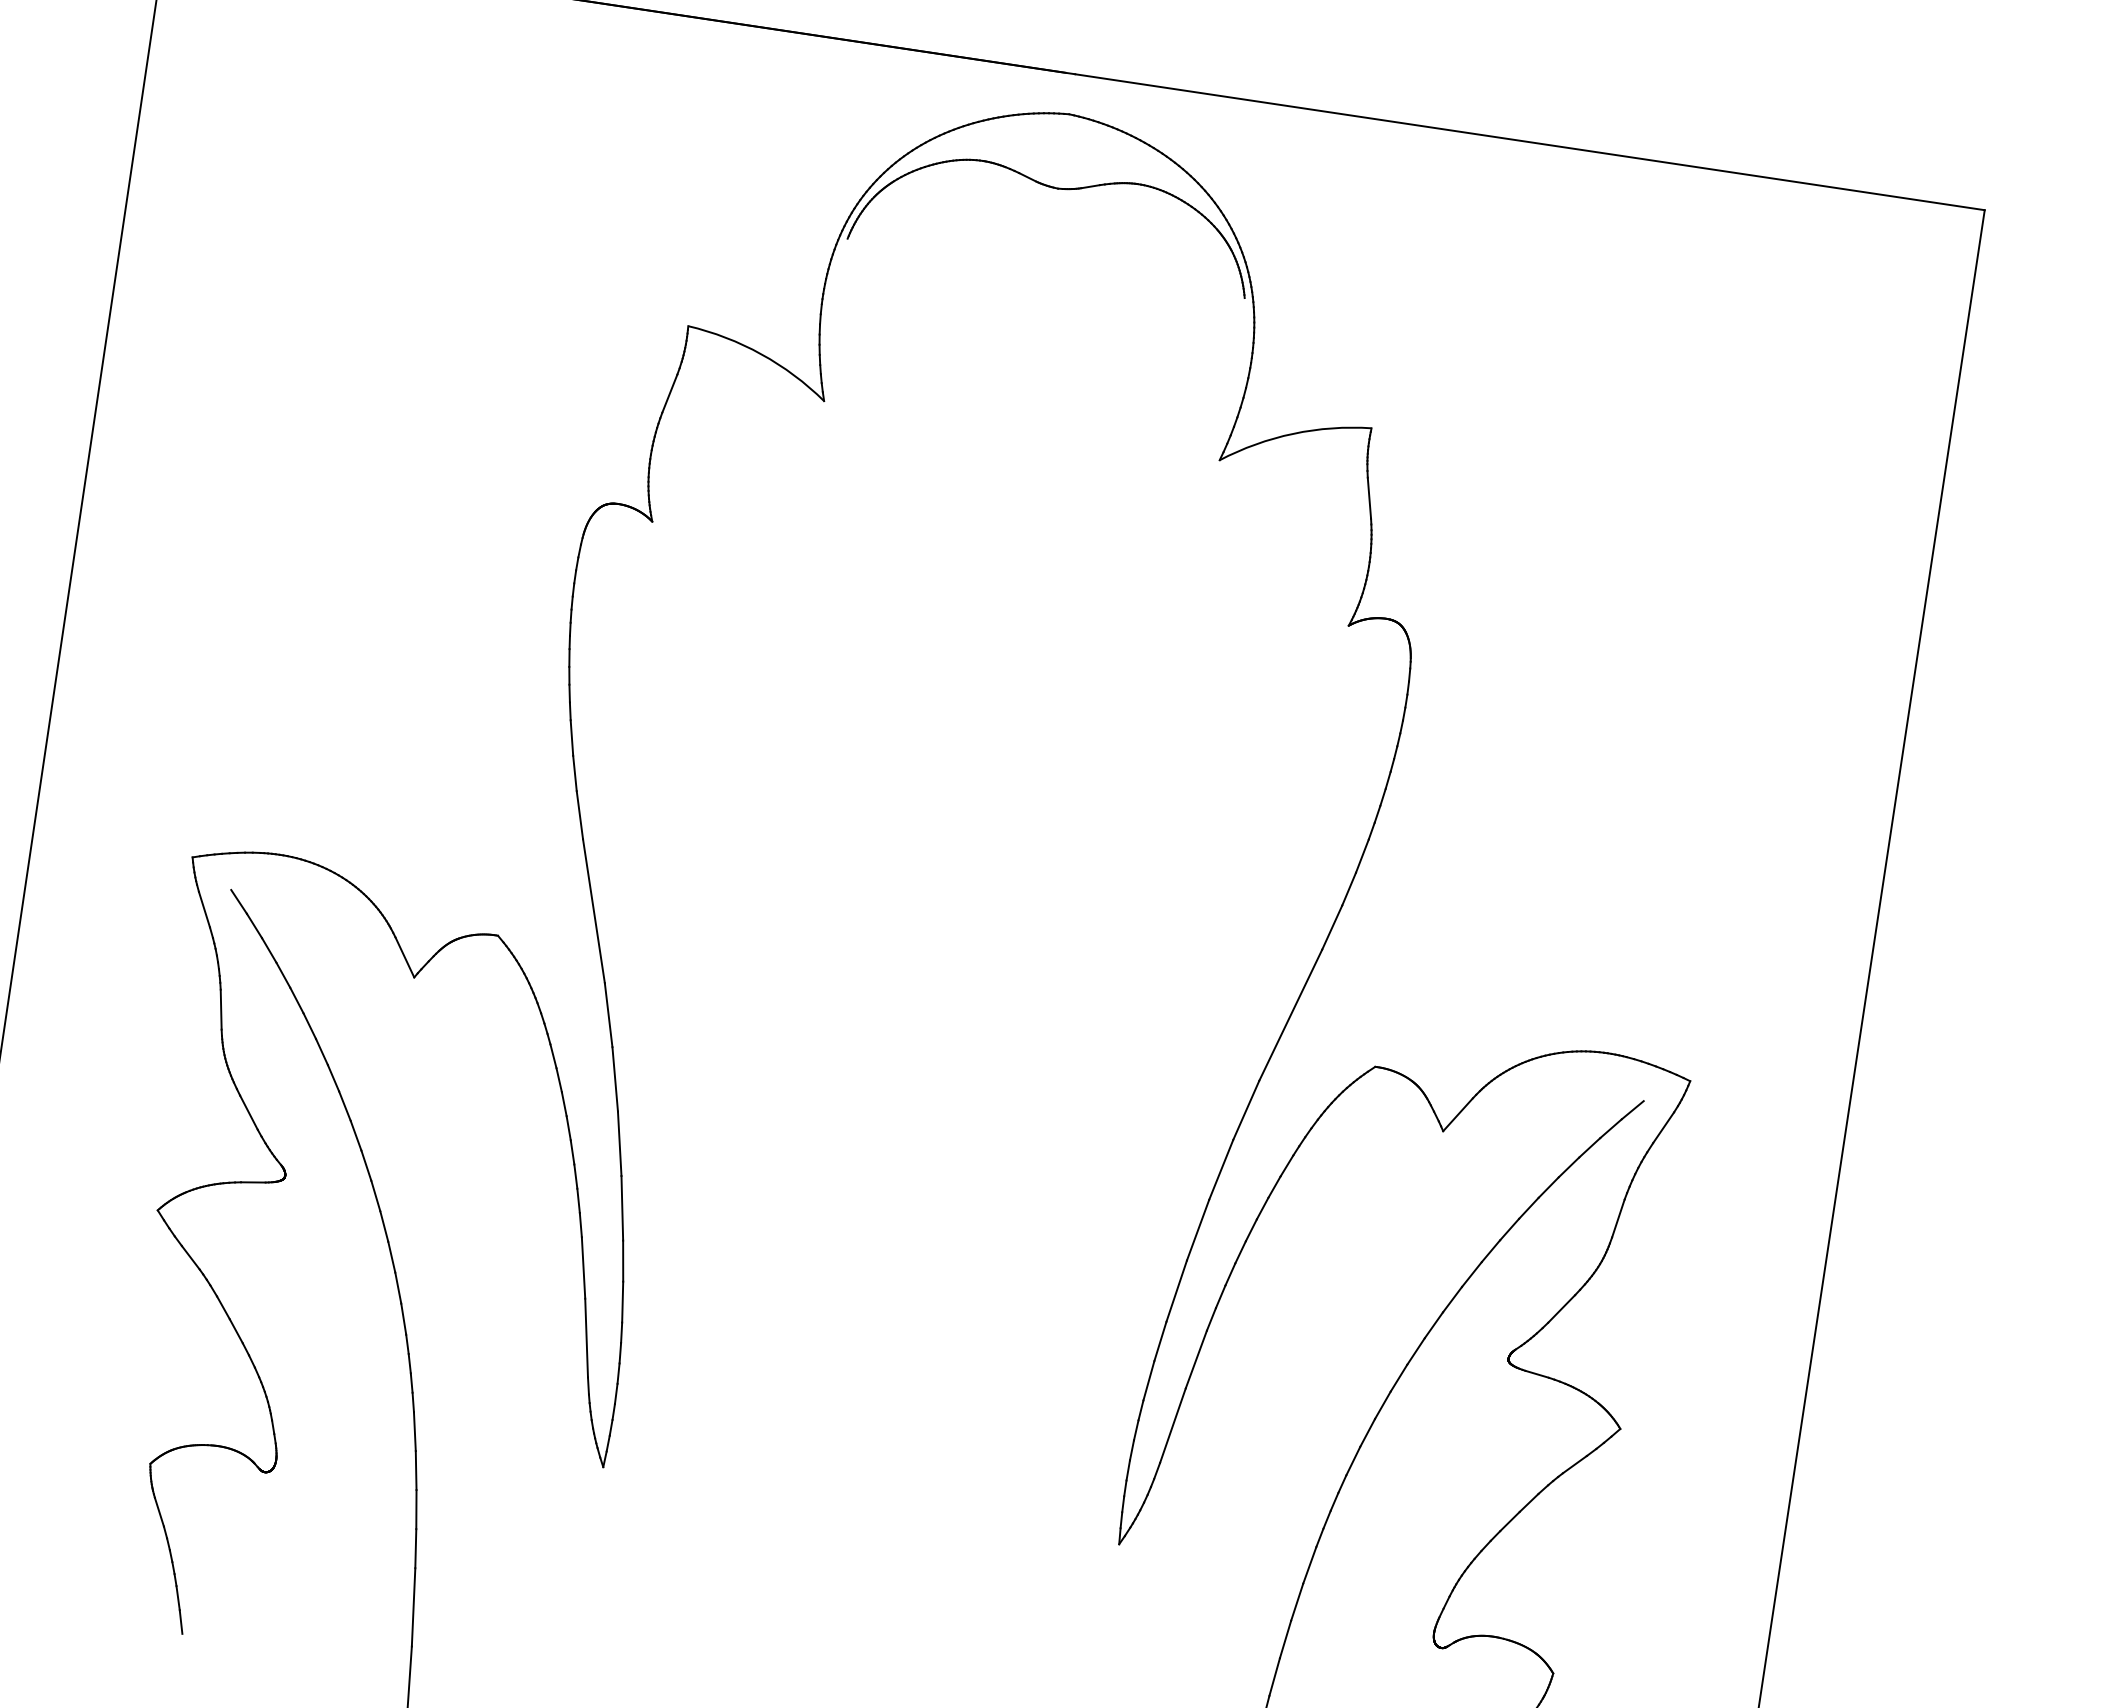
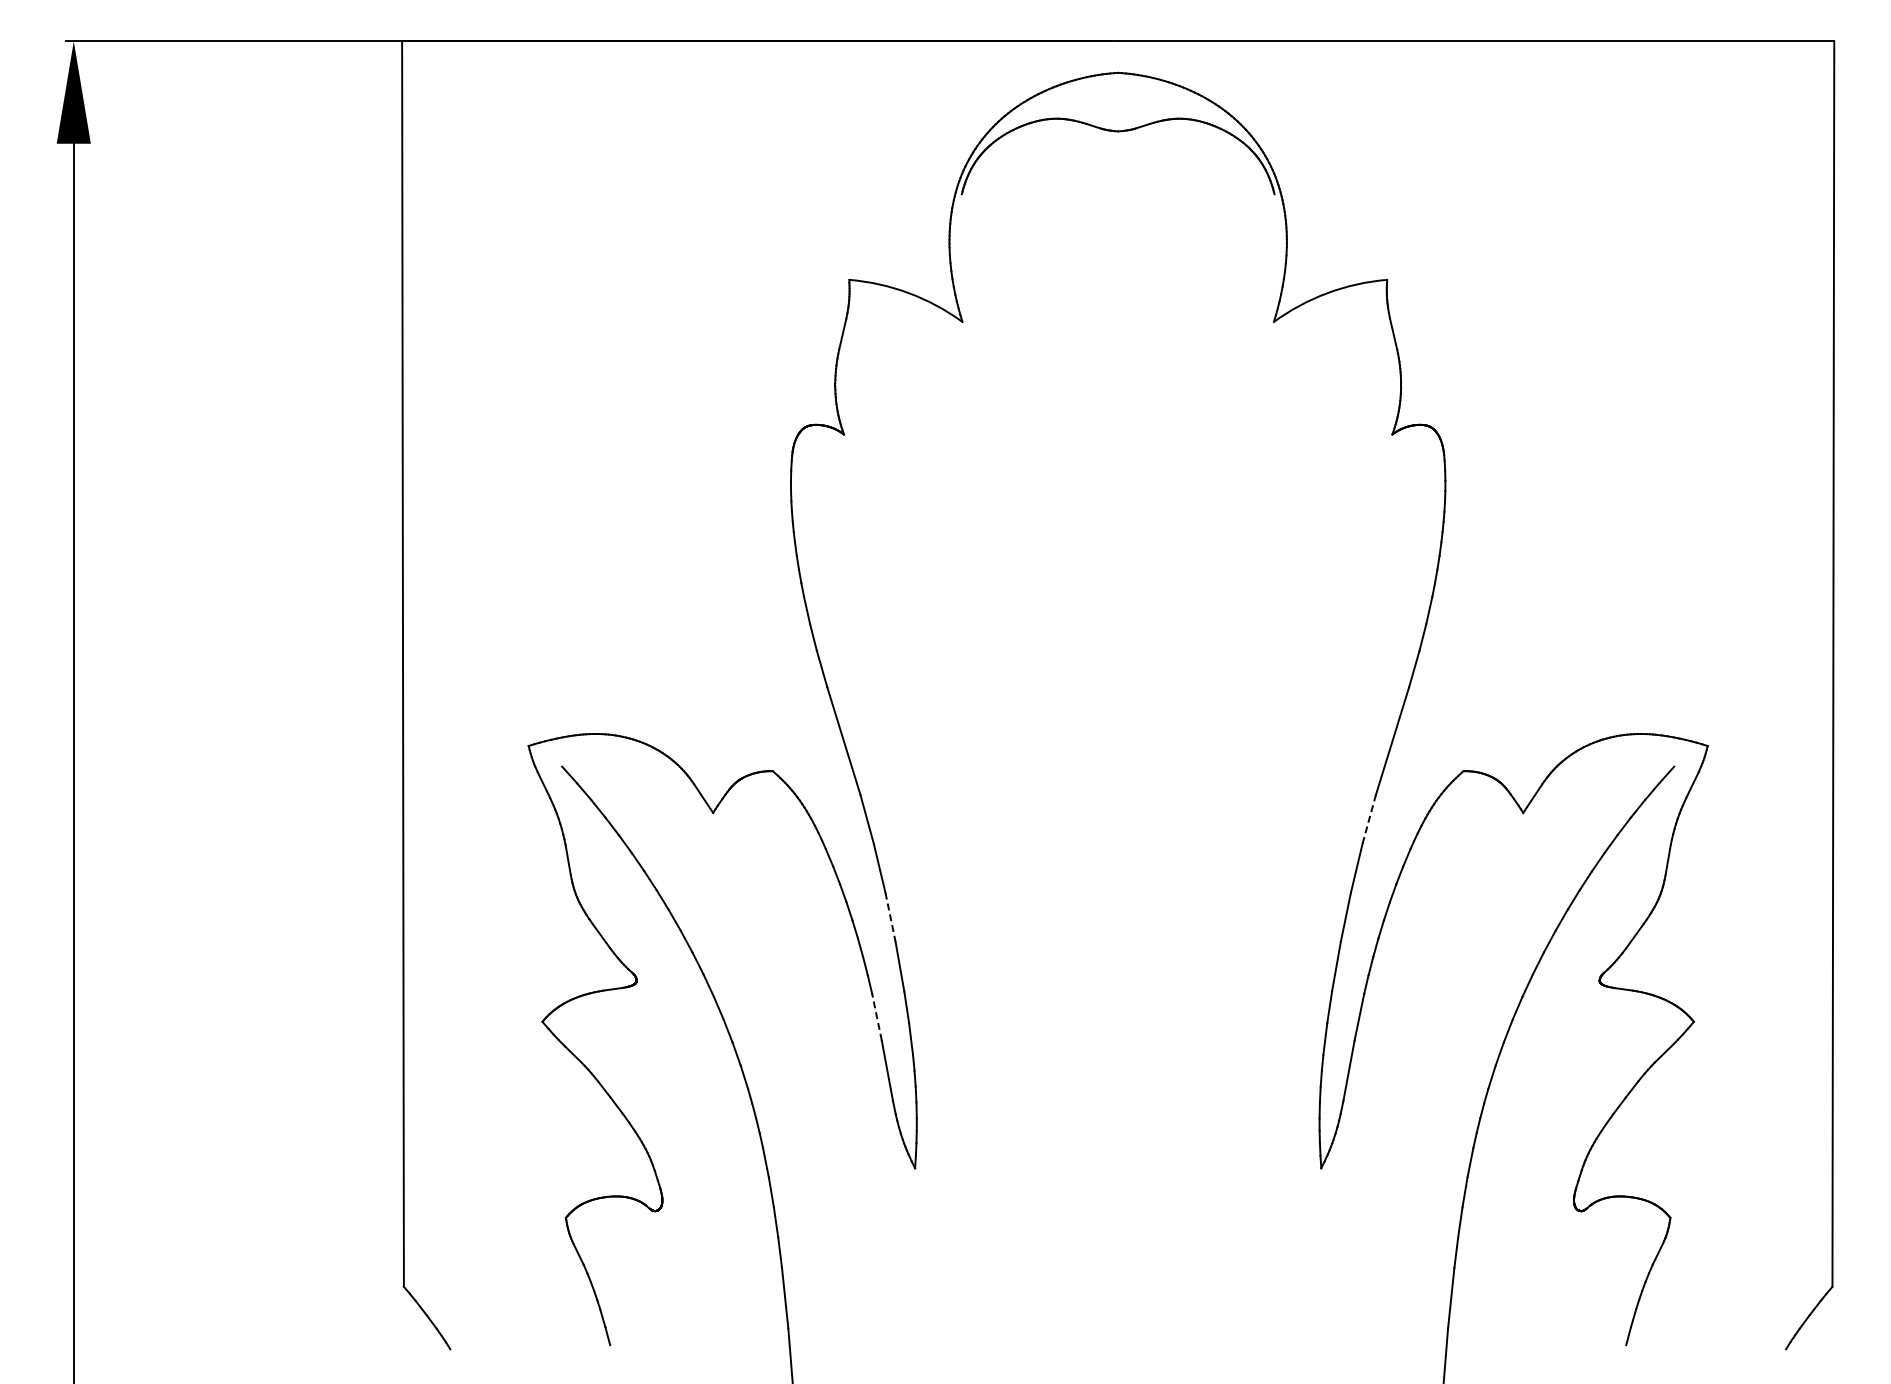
line: (1246, 1110) -> (1369, 819), solid -> dashed
line: (619, 1143) -> (890, 917), solid -> dashed
line: (582, 1268) -> (876, 1017), solid -> dashed

